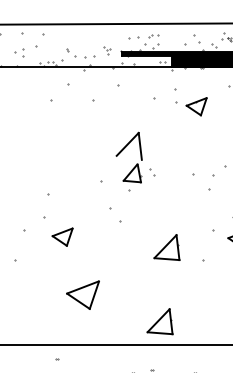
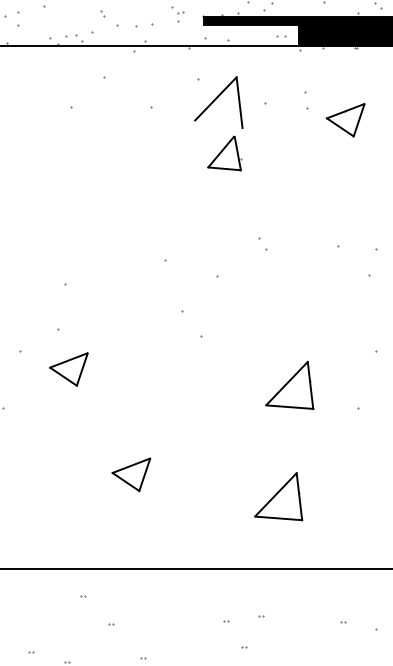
part: (175, 96) -> (305, 100), size x0.62
part: (122, 151) -> (206, 112), moved
part: (62, 236) -> (68, 368), moved
part: (82, 294) -> (130, 473), size x0.62
part: (159, 321) -> (277, 496), moved

